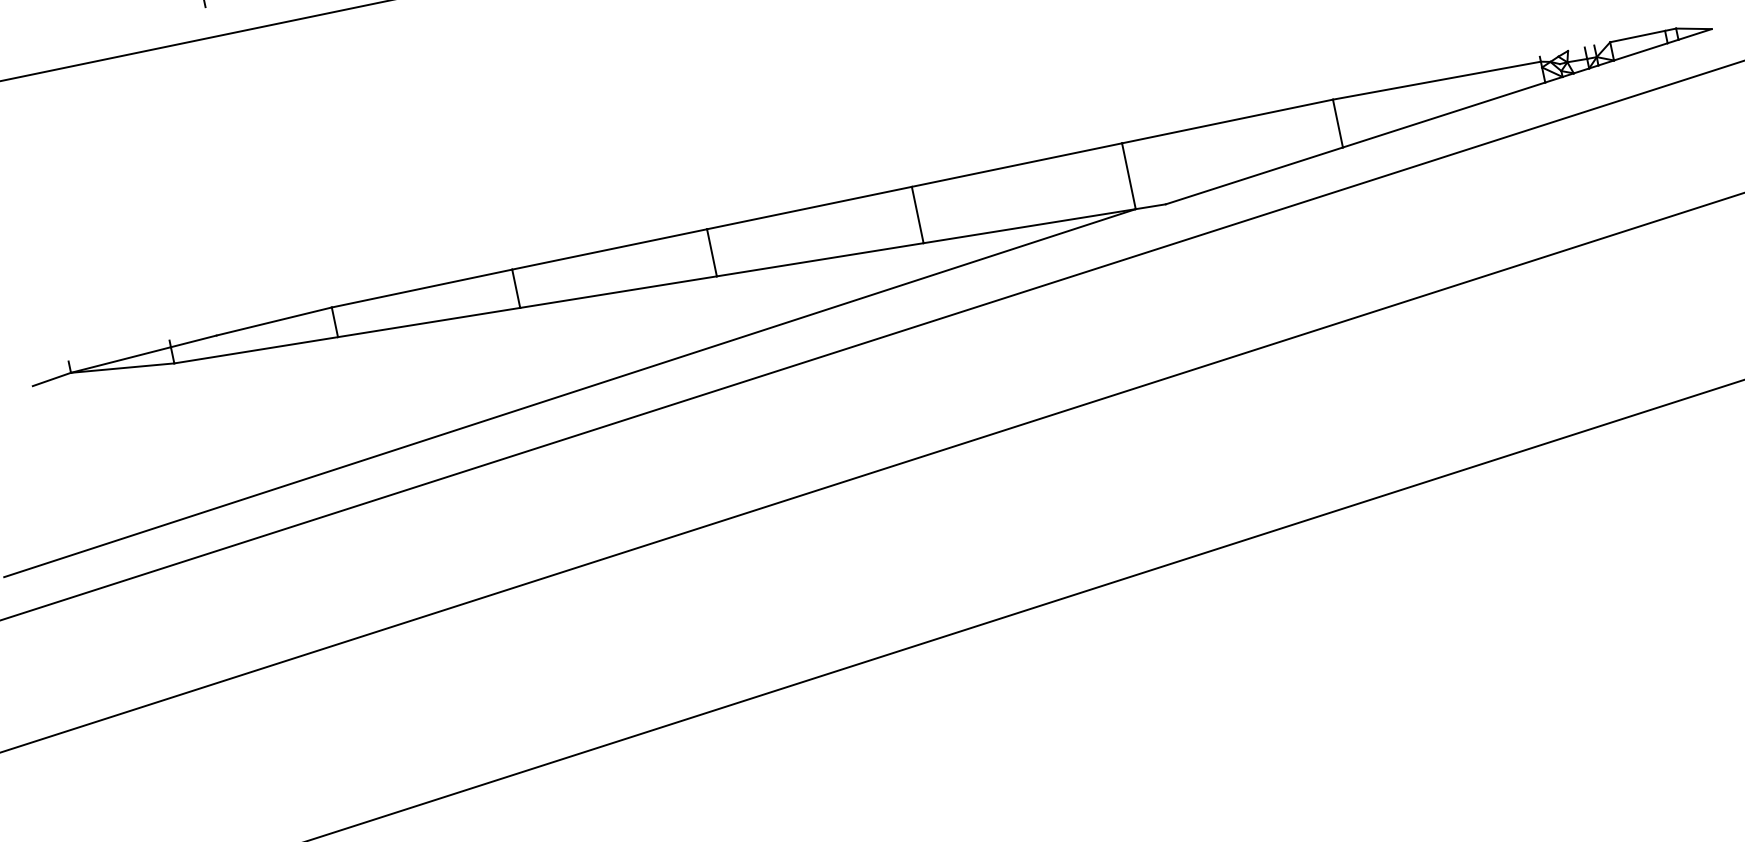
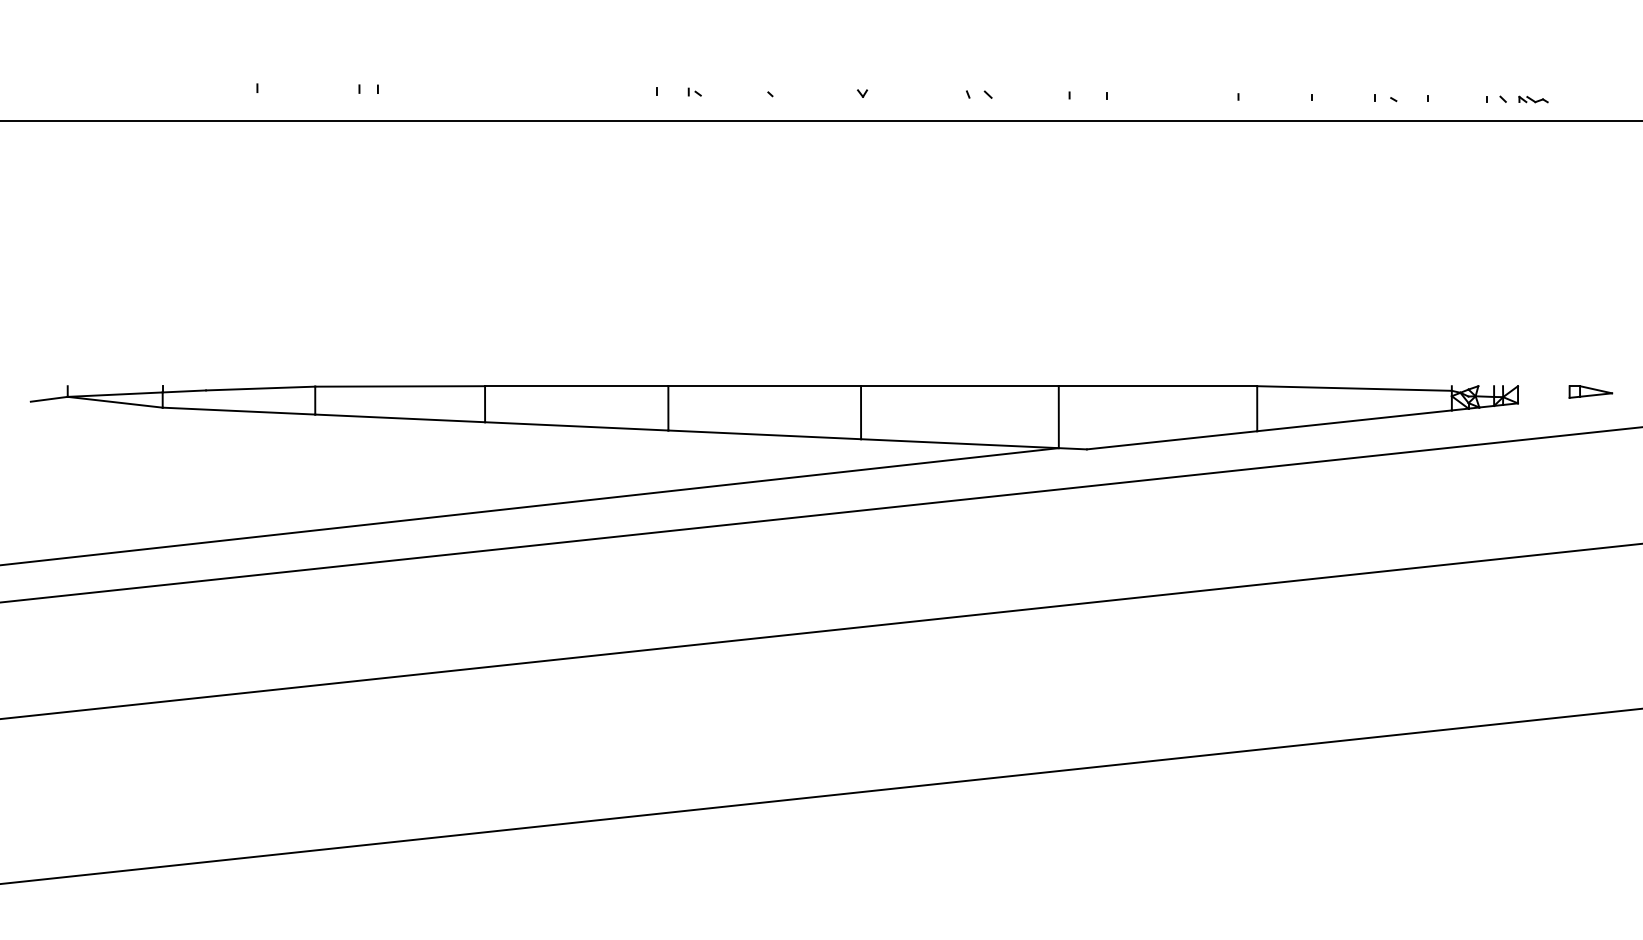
line: (1637, 36) -> (1543, 386), removed
line: (1640, 51) -> (1543, 400), removed

